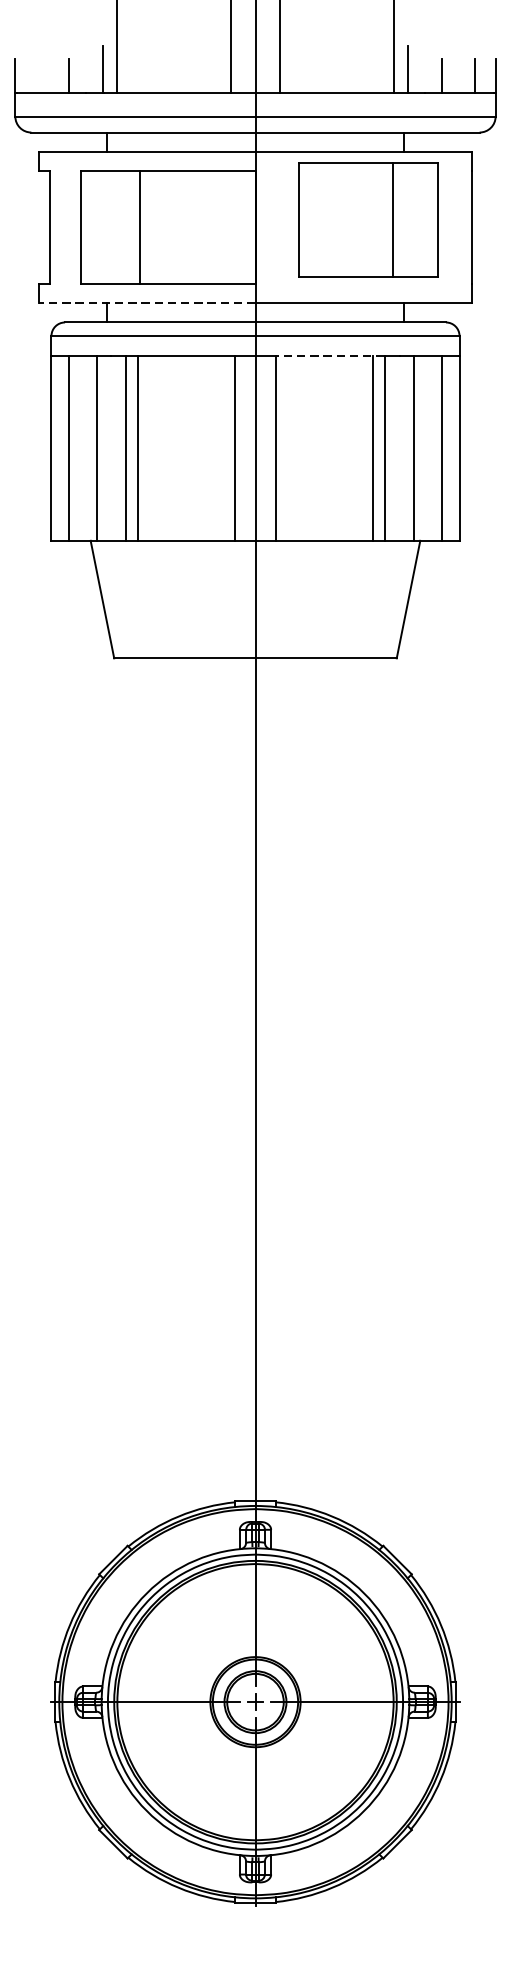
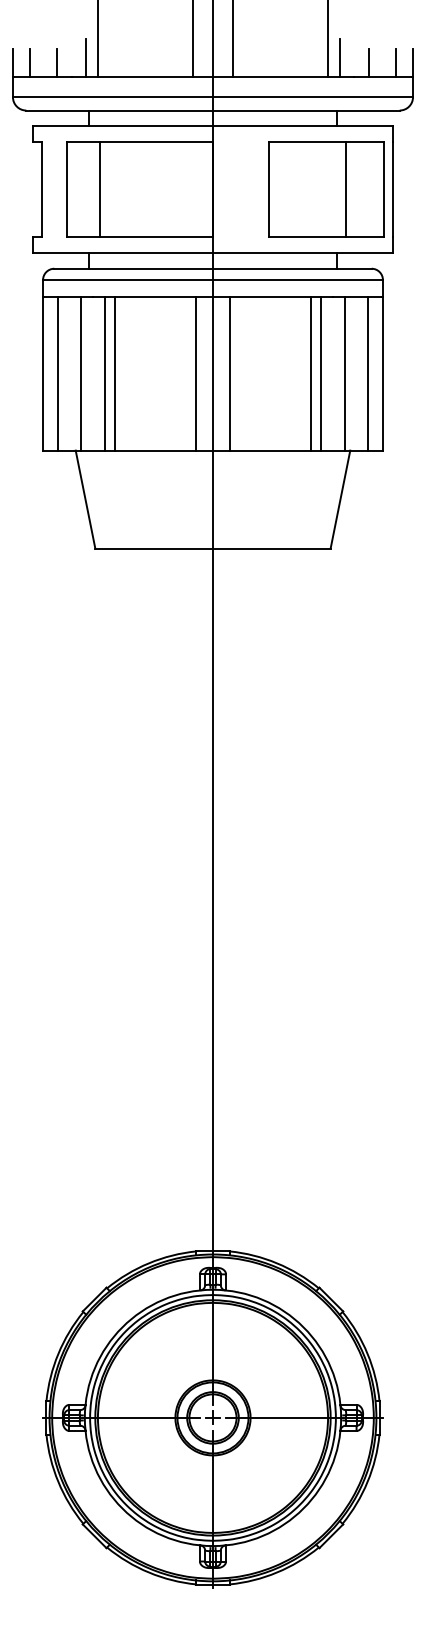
line: (36, 76) -> (30, 63), added
part: (368, 220) -> (326, 189), moved
line: (139, 227) -> (99, 189), moved
line: (146, 302) -> (122, 252), dashed -> solid
line: (329, 355) -> (274, 296), dashed -> solid

